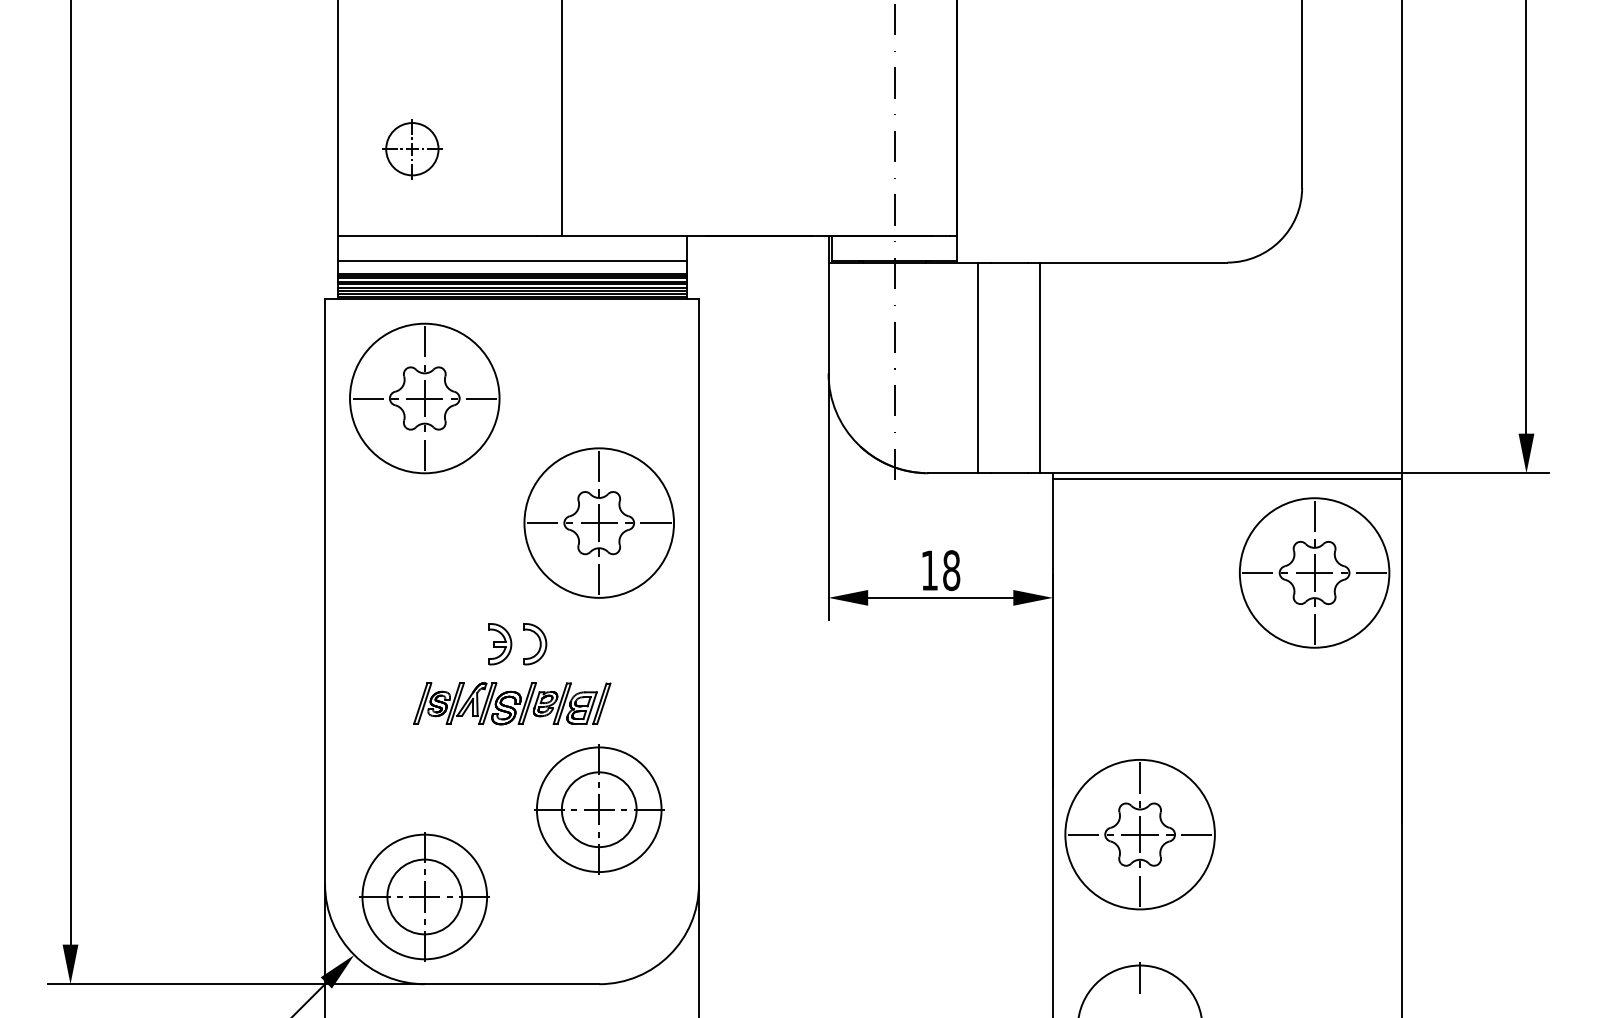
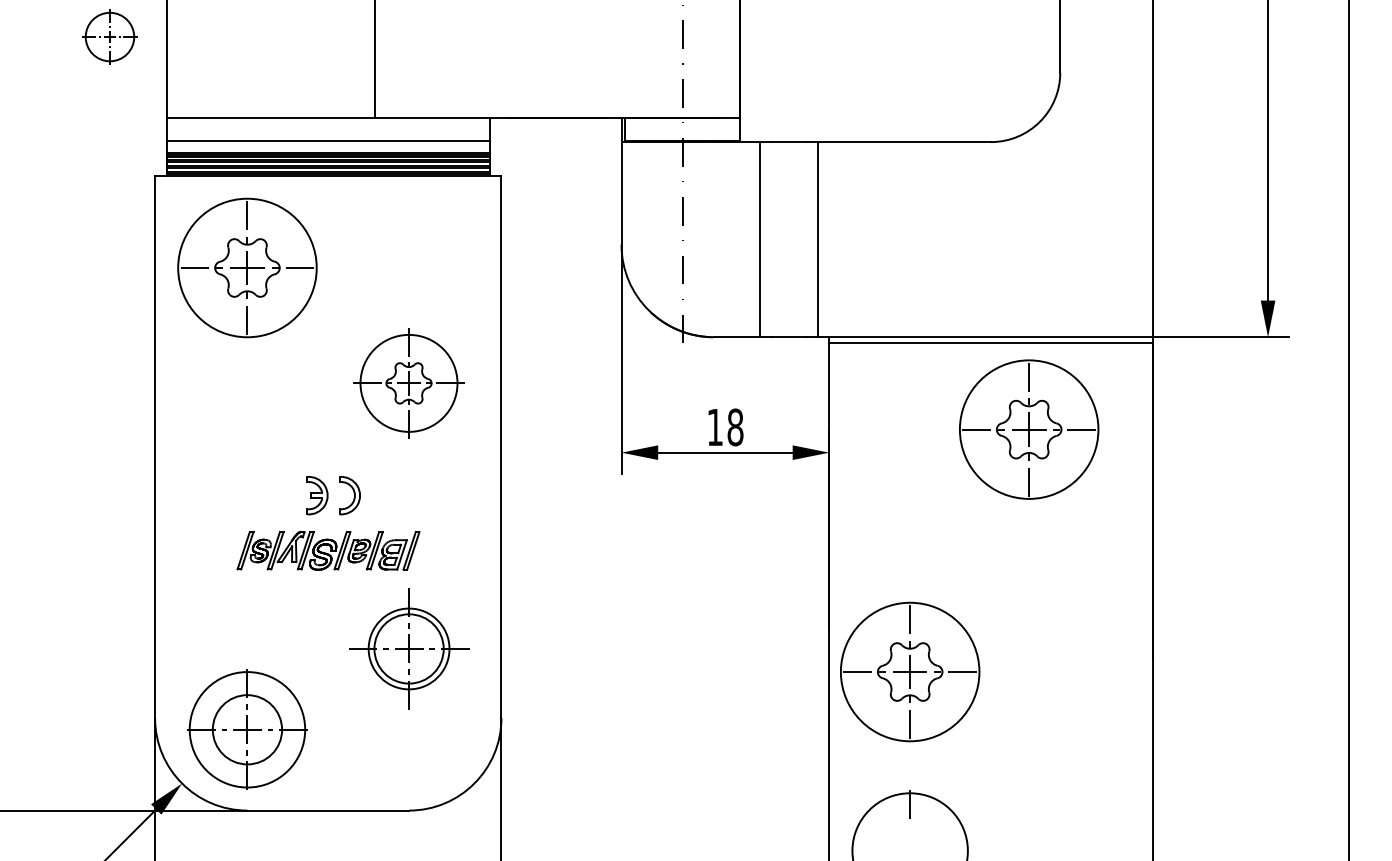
part: (412, 149) -> (110, 37), moved
part: (598, 522) -> (408, 382), size x0.7
part: (1314, 572) -> (1029, 429), moved
circle: (598, 809) -> (408, 648), size x0.7

